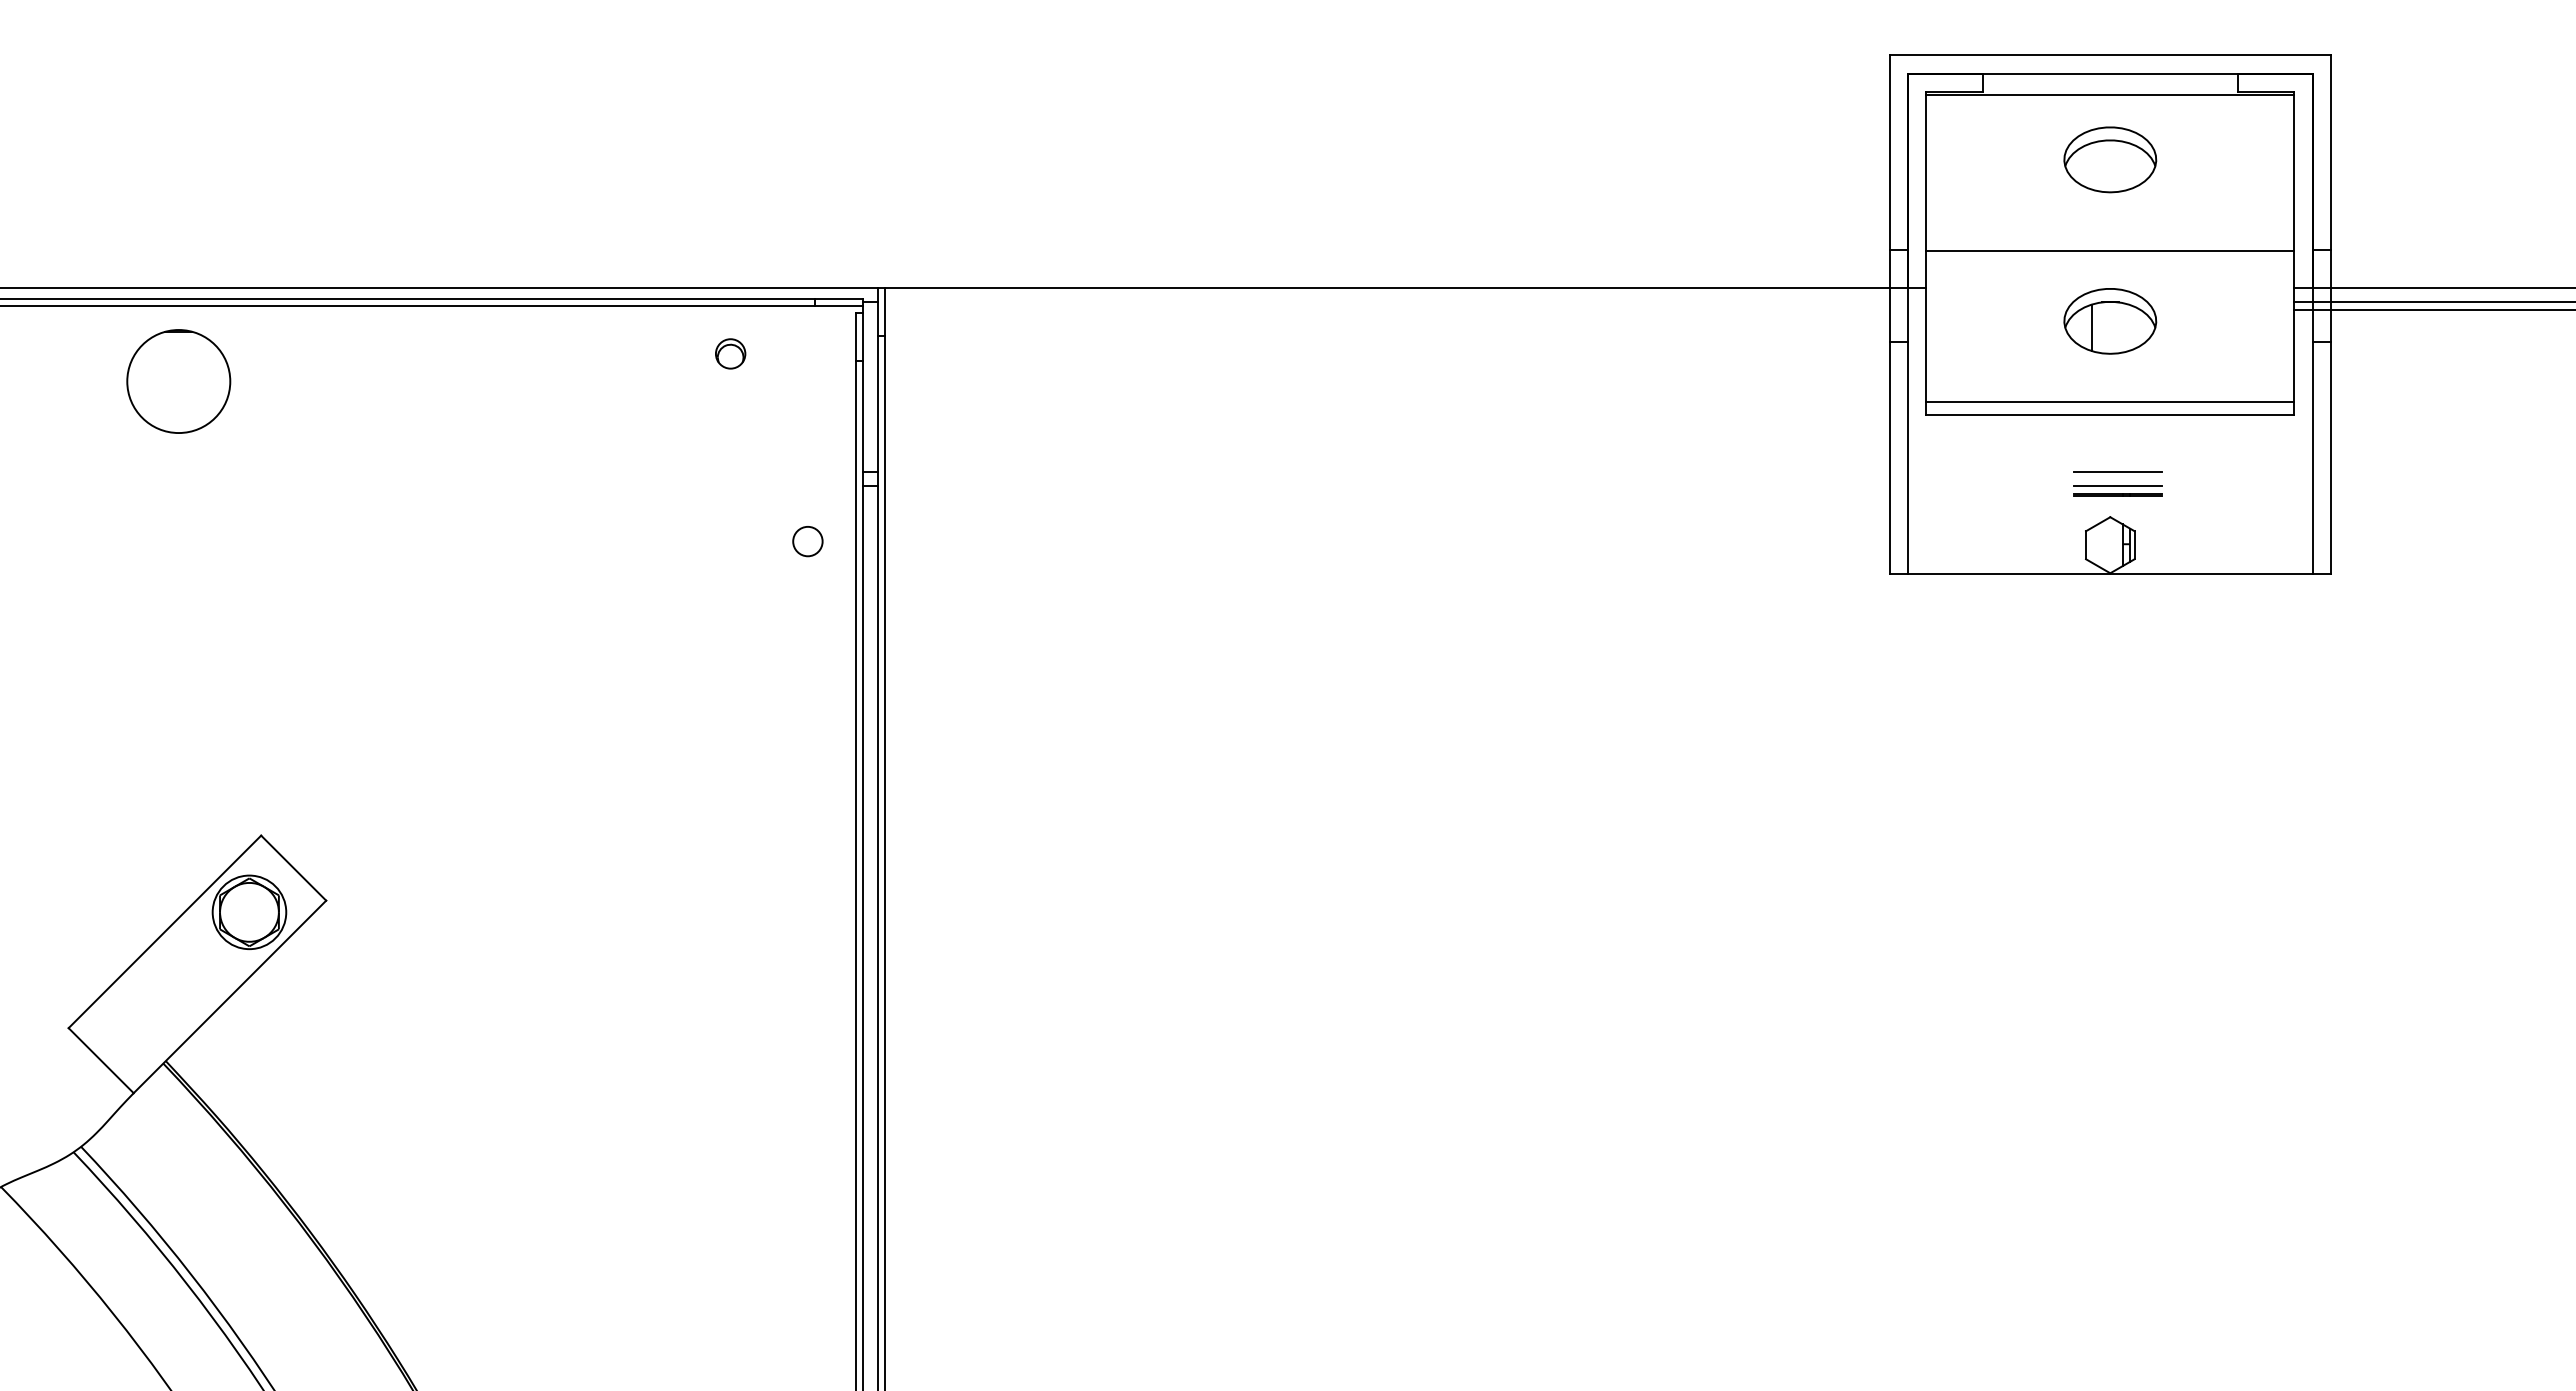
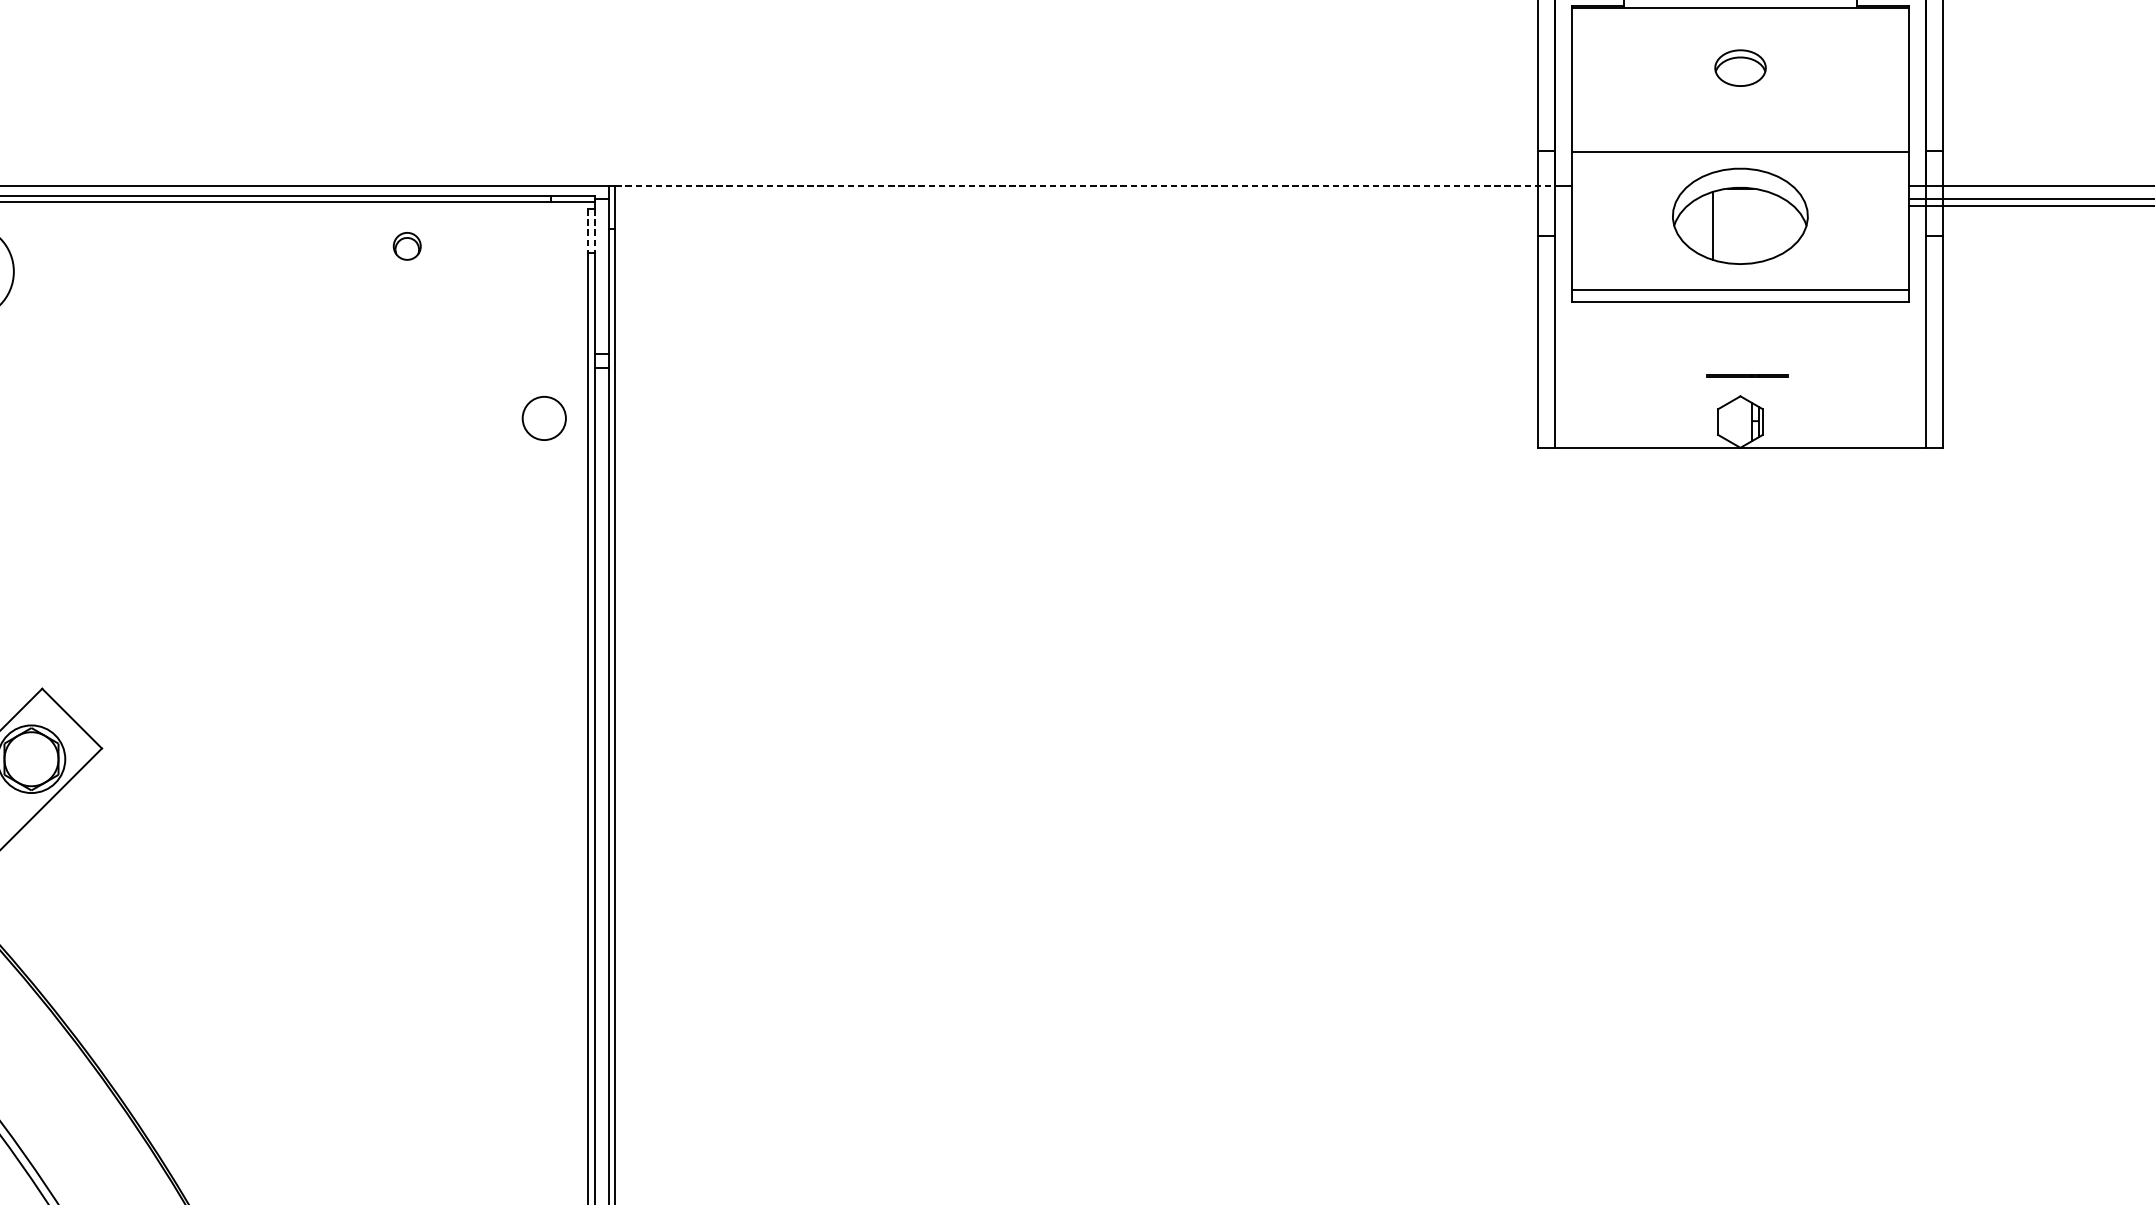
part: (2110, 159) -> (1740, 67), size x0.6
line: (1397, 287) -> (1085, 185), solid -> dashed
part: (2110, 321) -> (1740, 216), size x1.6
line: (855, 337) -> (588, 231), solid -> dashed
line: (863, 337) -> (595, 231), solid -> dashed
part: (730, 353) -> (407, 245), moved
line: (2117, 471) -> (1747, 354), removed
line: (2117, 486) -> (1747, 368), removed
circle: (807, 541) -> (543, 418), size x1.6

